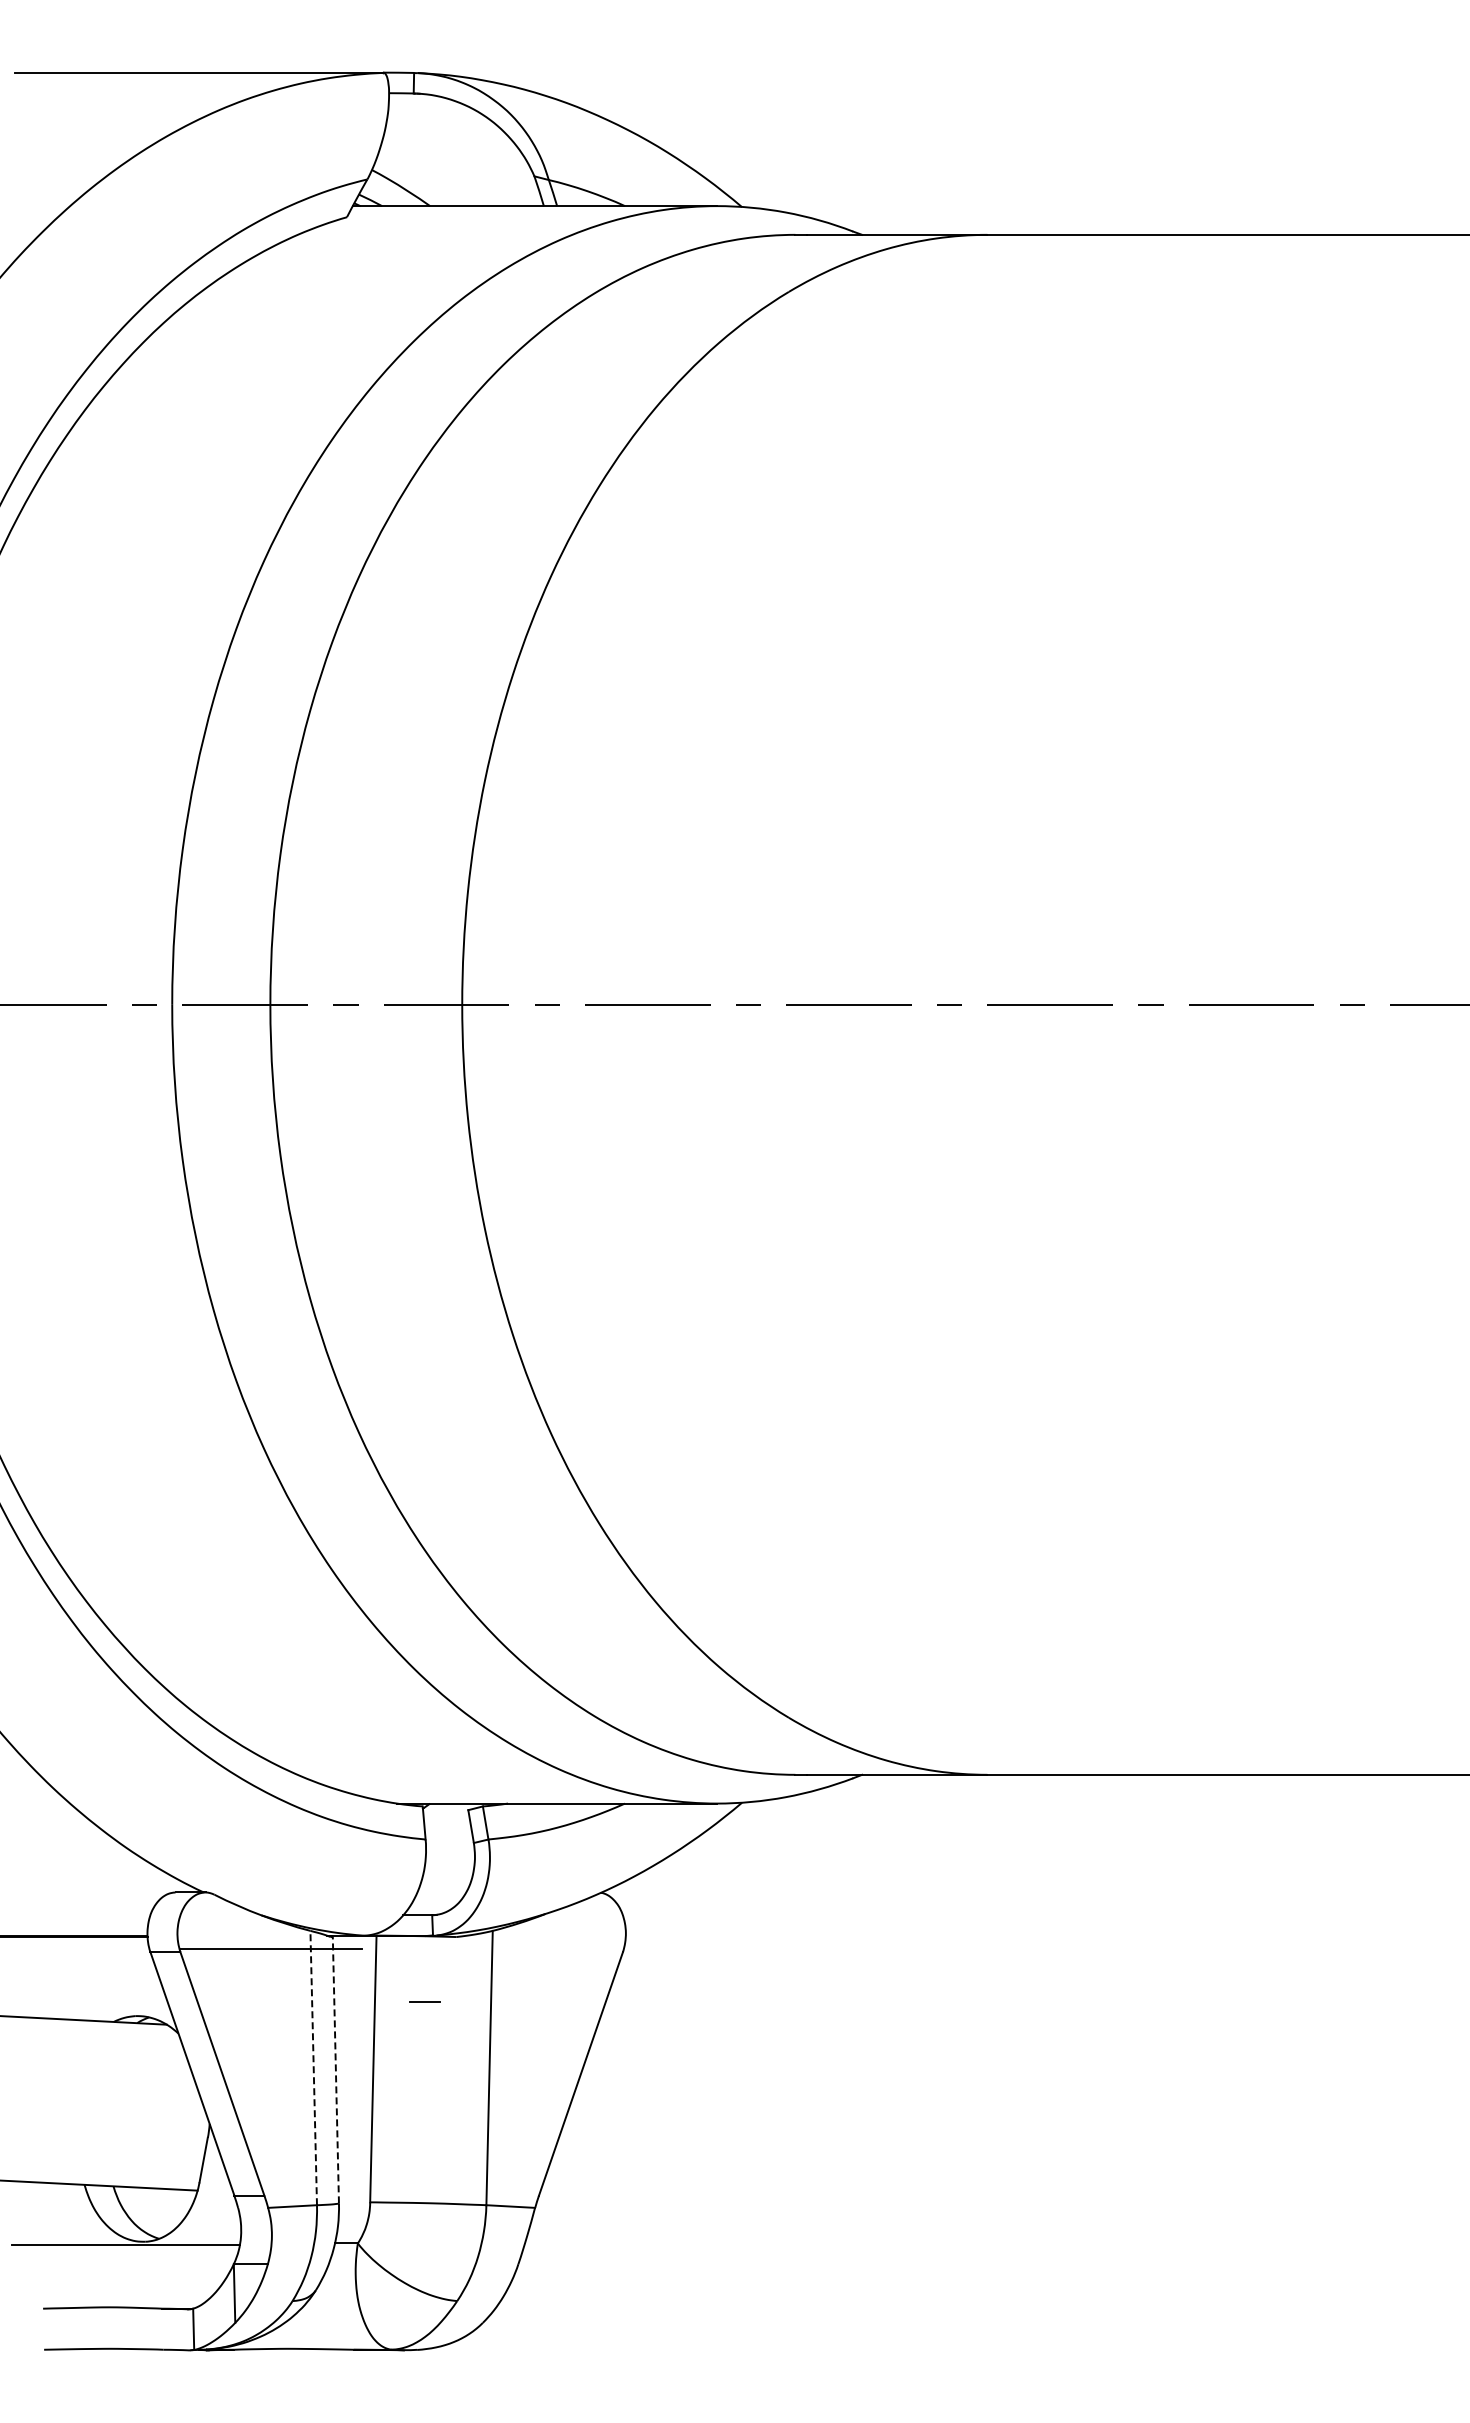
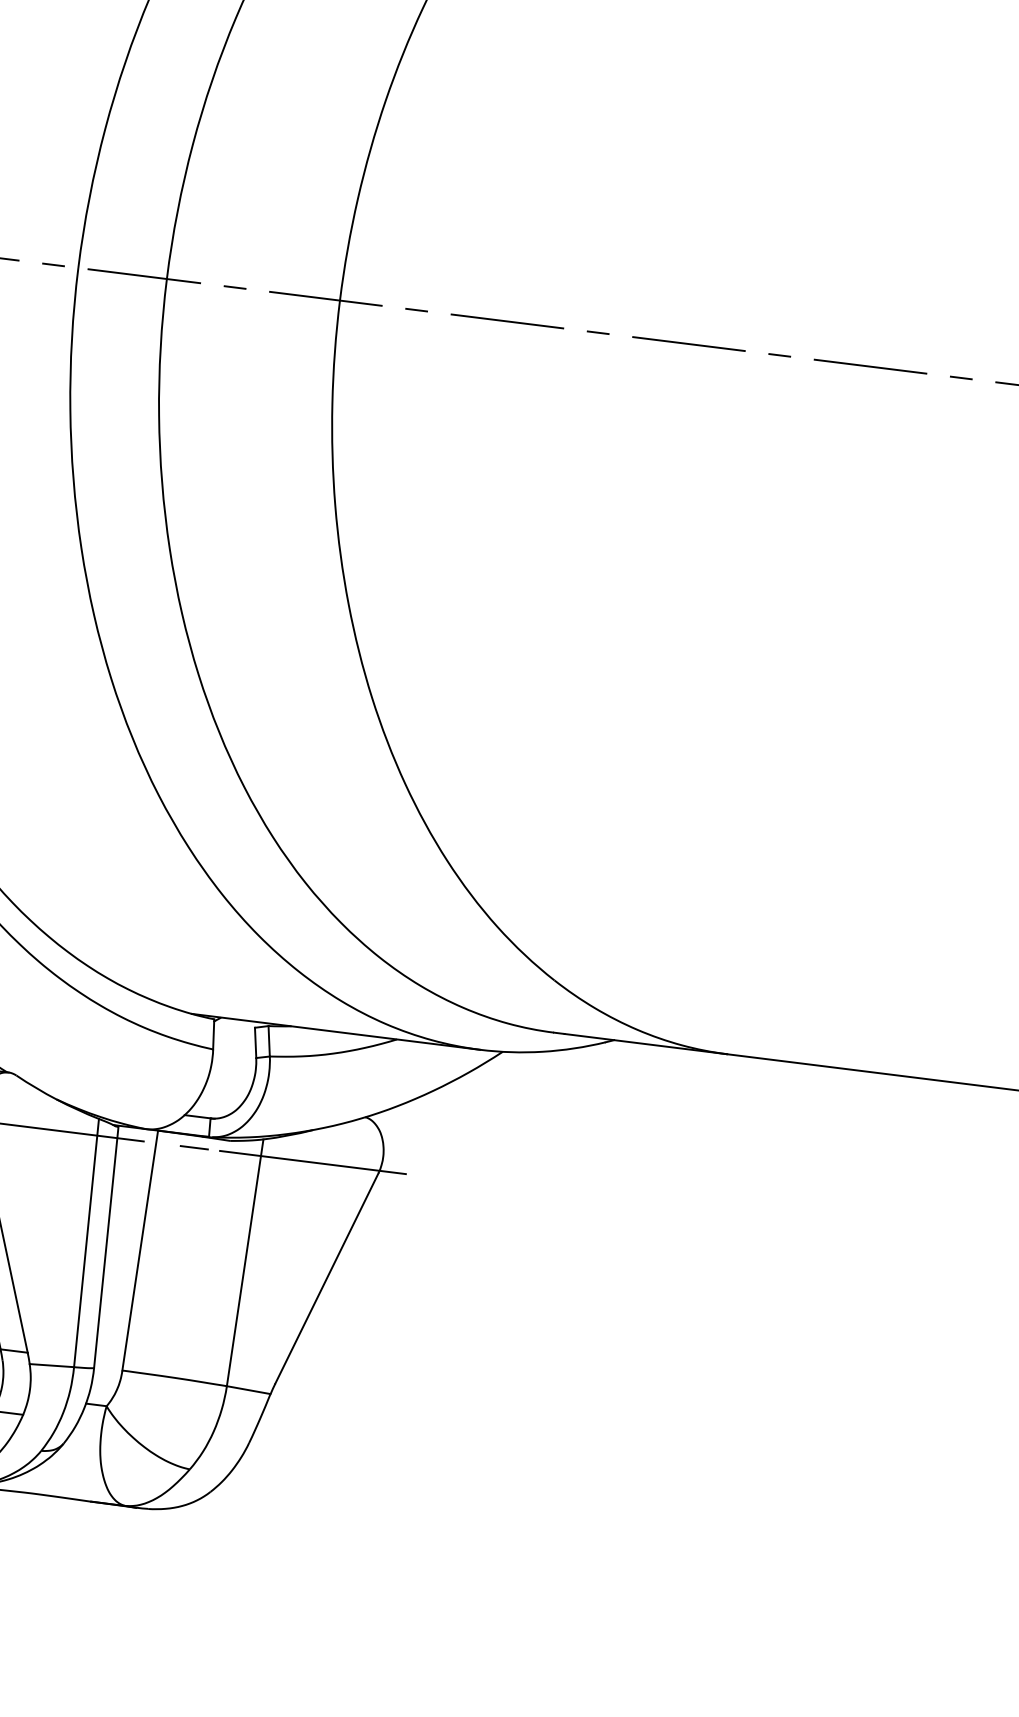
line: (549, 1949) -> (312, 1162), added
line: (424, 2001) -> (193, 1146), moved
line: (313, 2067) -> (86, 1242), dashed -> solid
line: (335, 2069) -> (106, 1246), dashed -> solid

